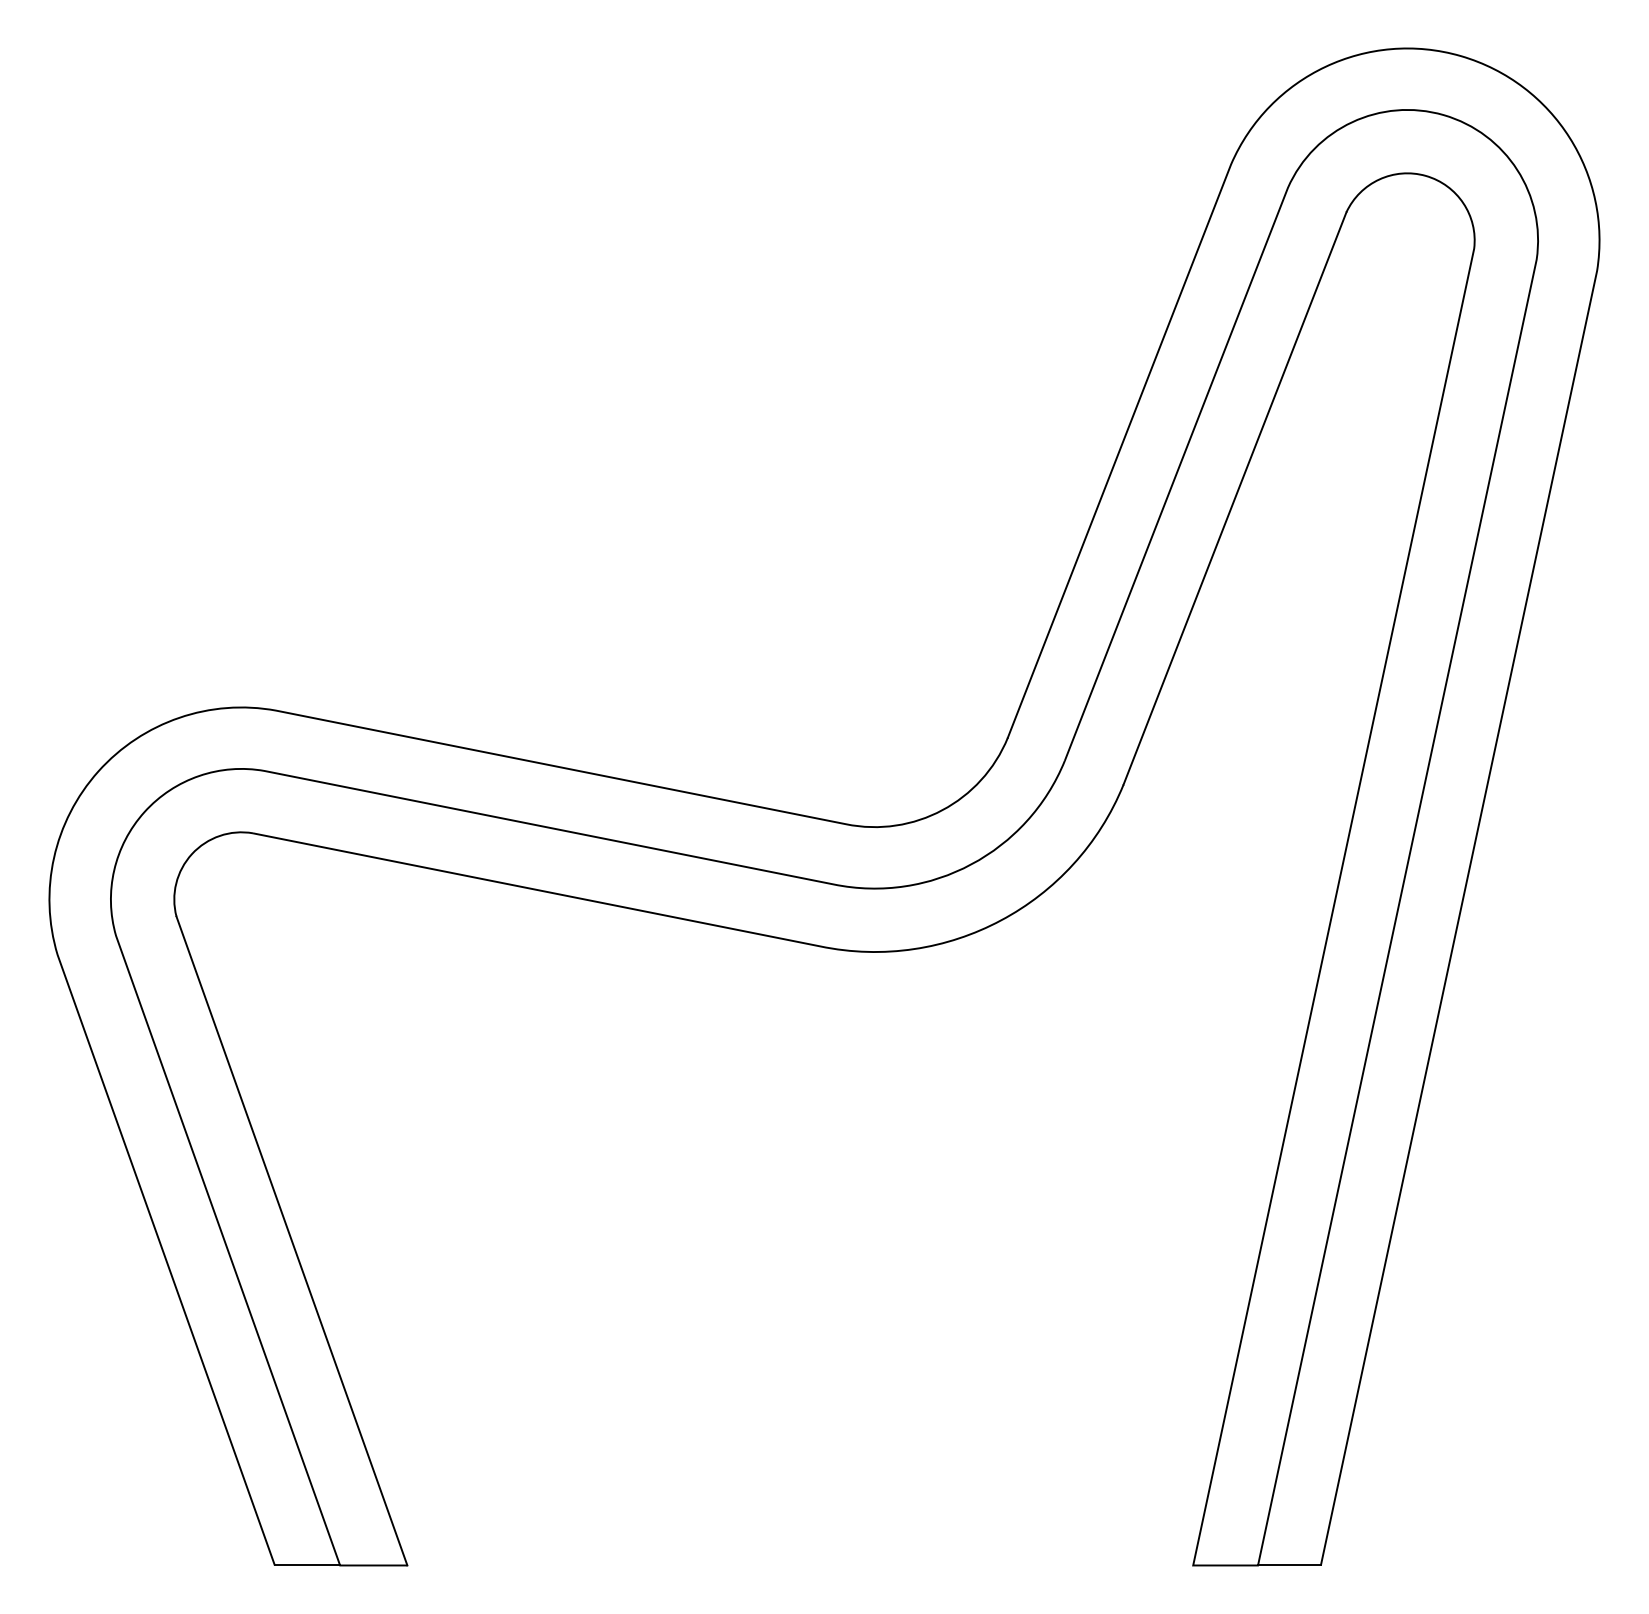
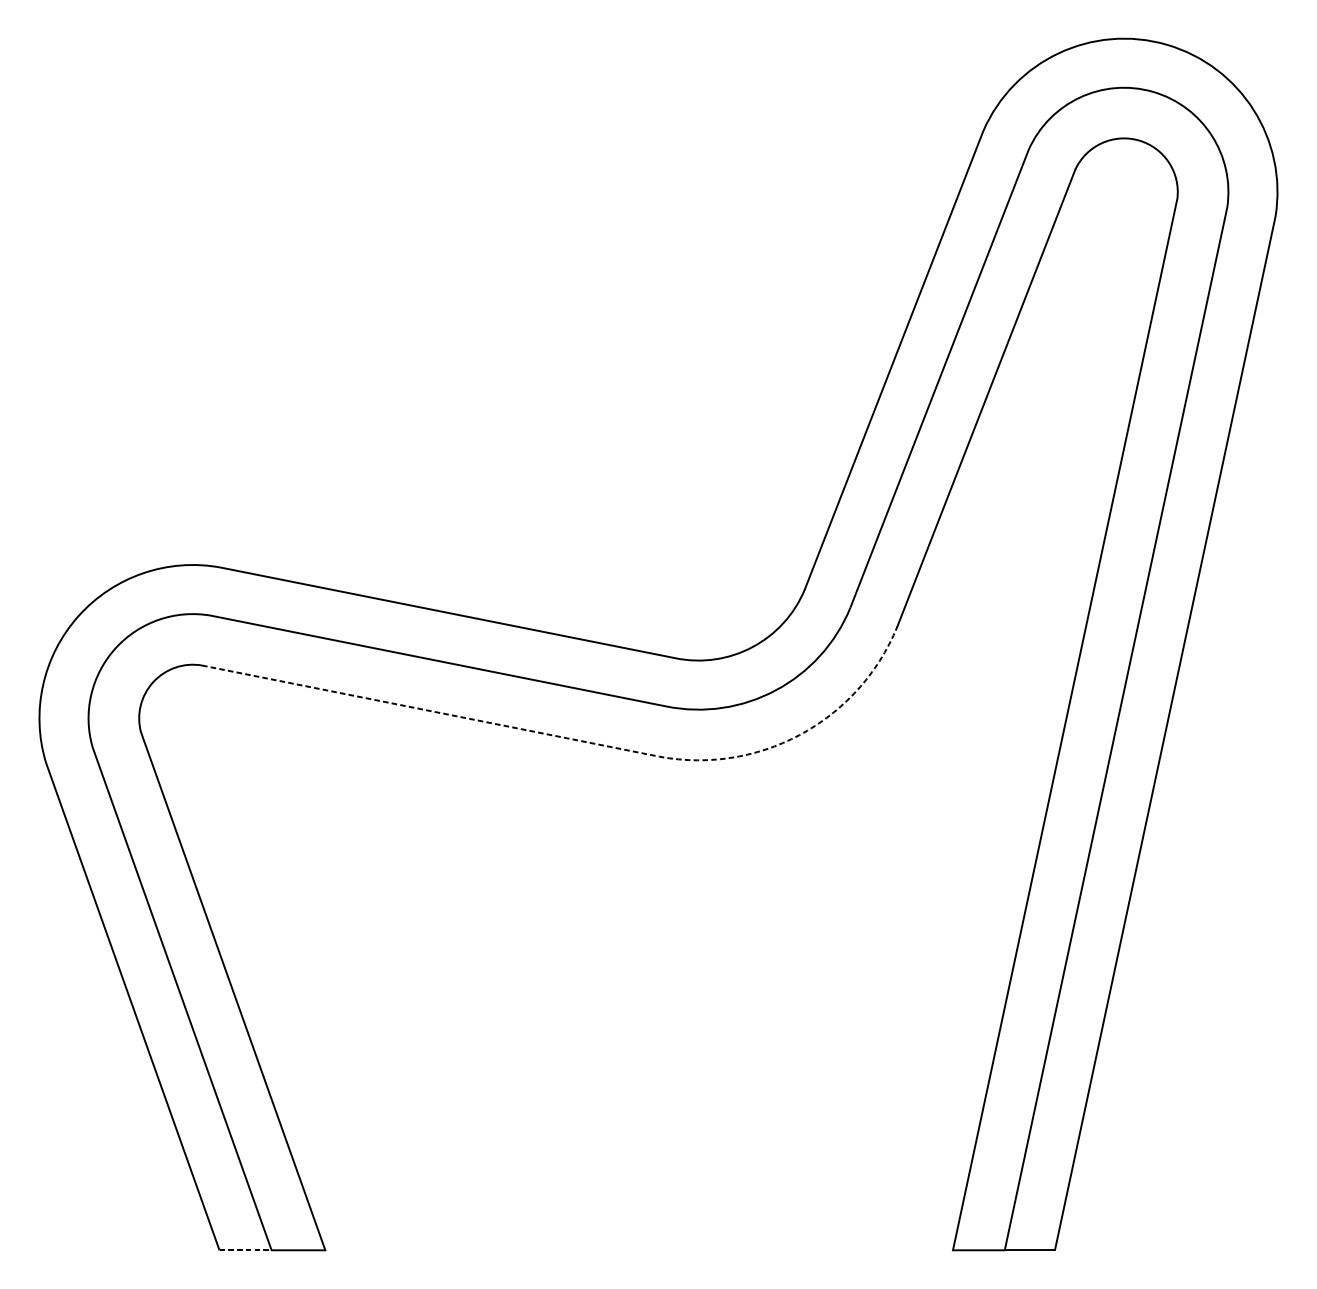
line: (731, 928) -> (584, 741), solid -> dashed
line: (307, 1565) -> (245, 1250), solid -> dashed

